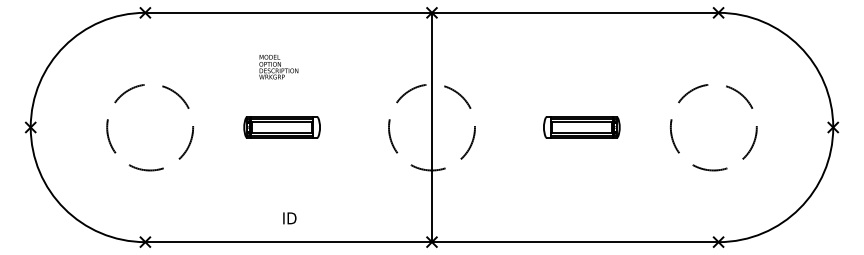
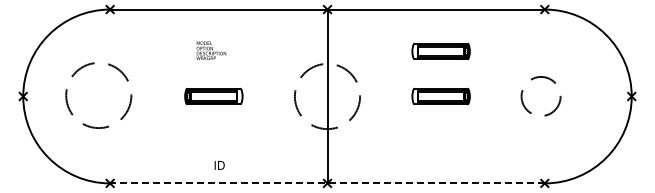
part: (581, 66) -> (440, 50), added
circle: (149, 127) -> (98, 95), moved
circle: (712, 127) -> (540, 96), size x0.6
line: (432, 242) -> (327, 183), solid -> dashed

